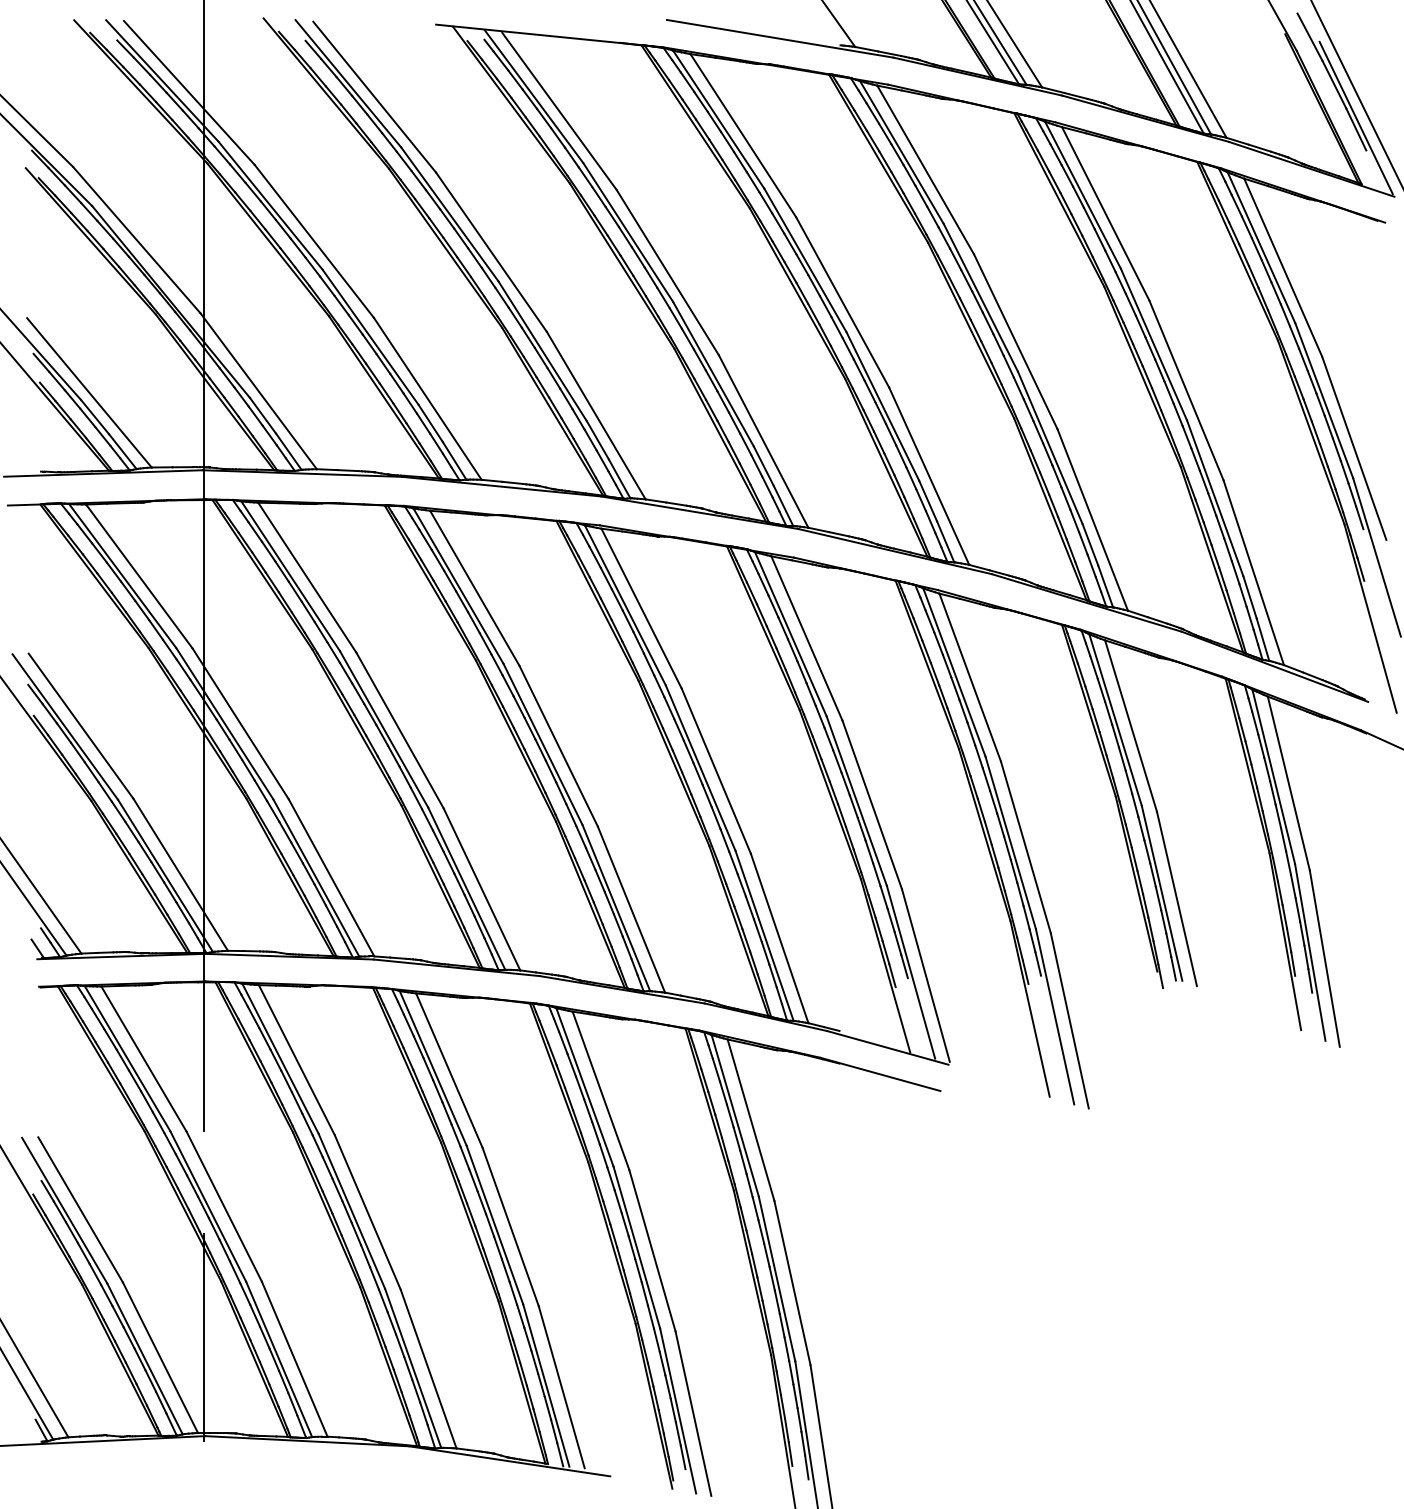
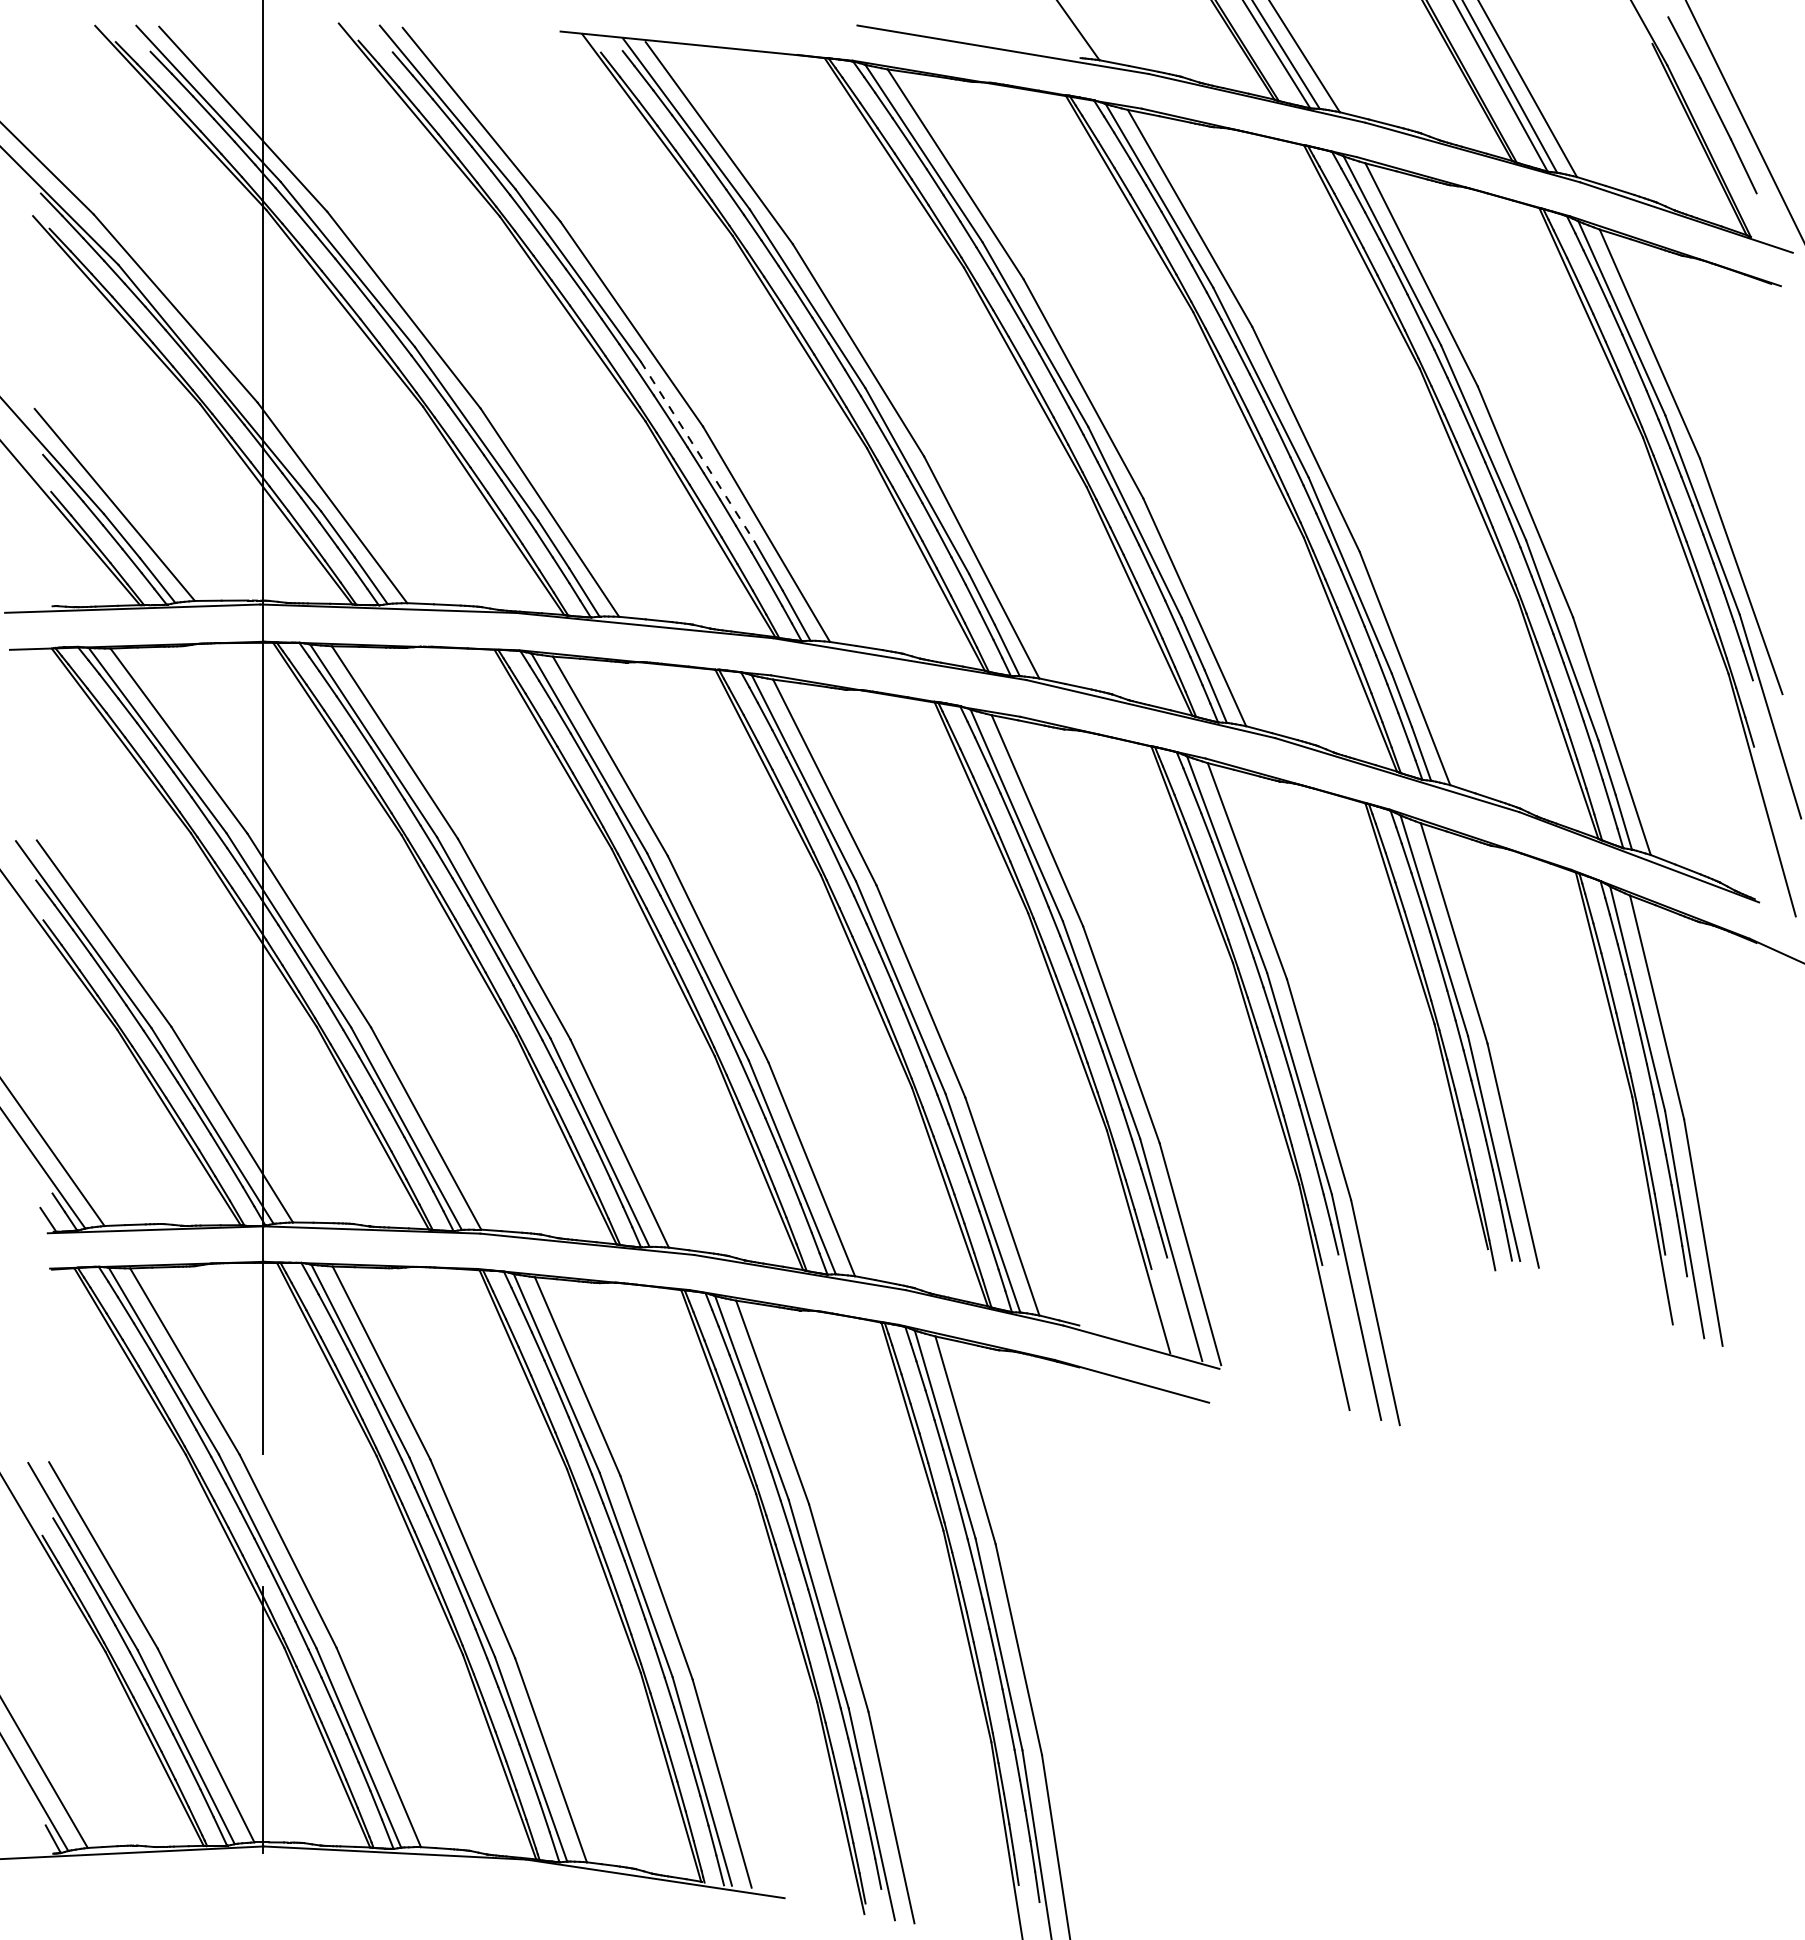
line: (1356, 117) -> (1743, 151), removed
line: (542, 351) -> (697, 451), solid -> dashed

